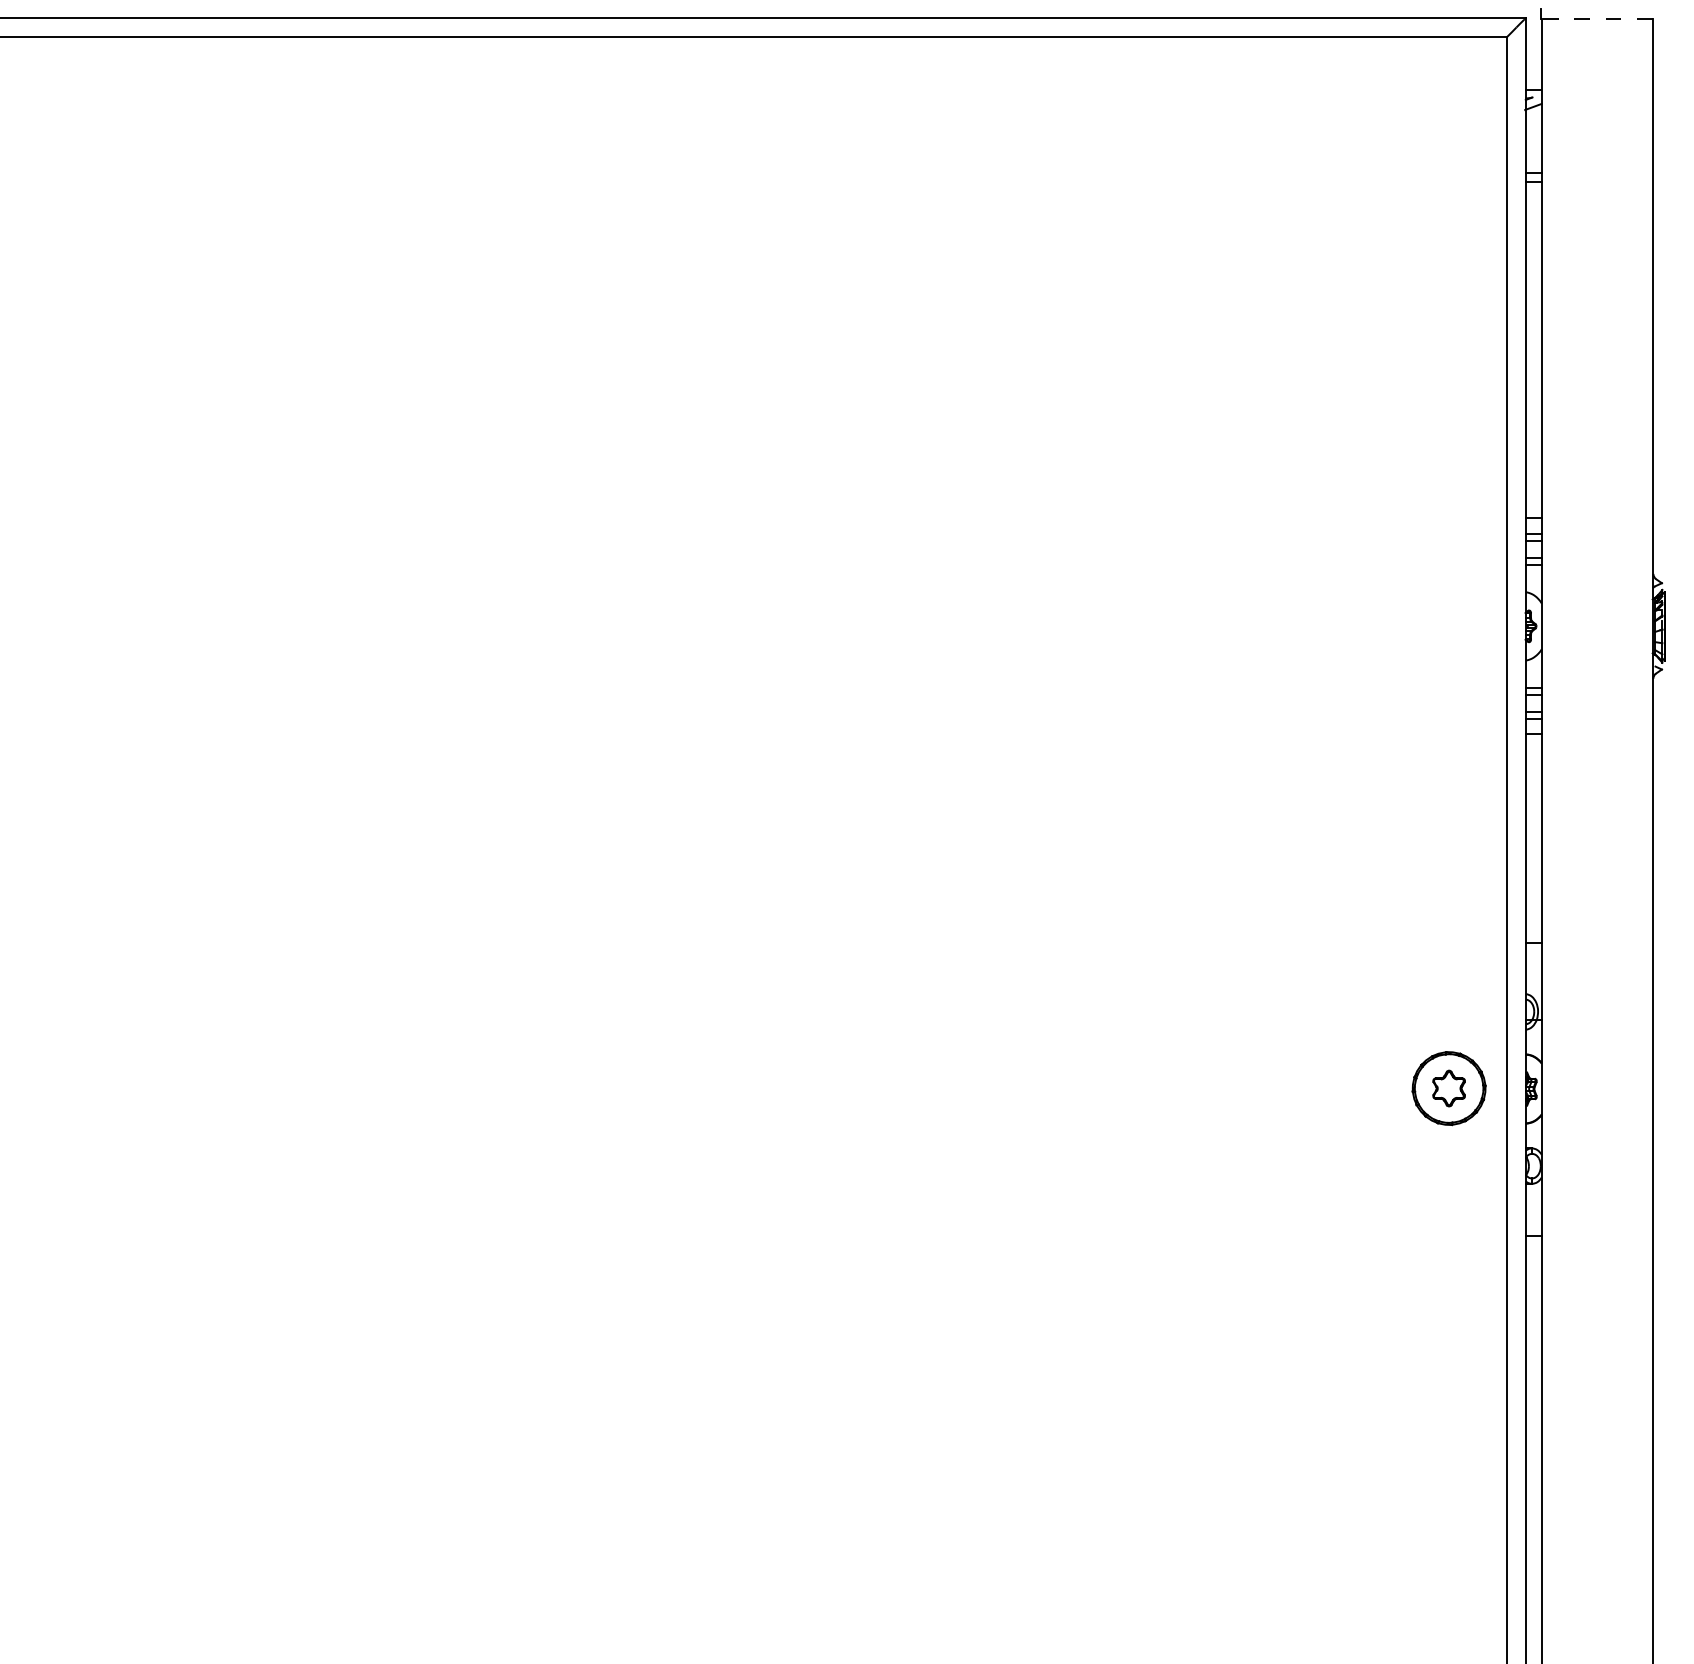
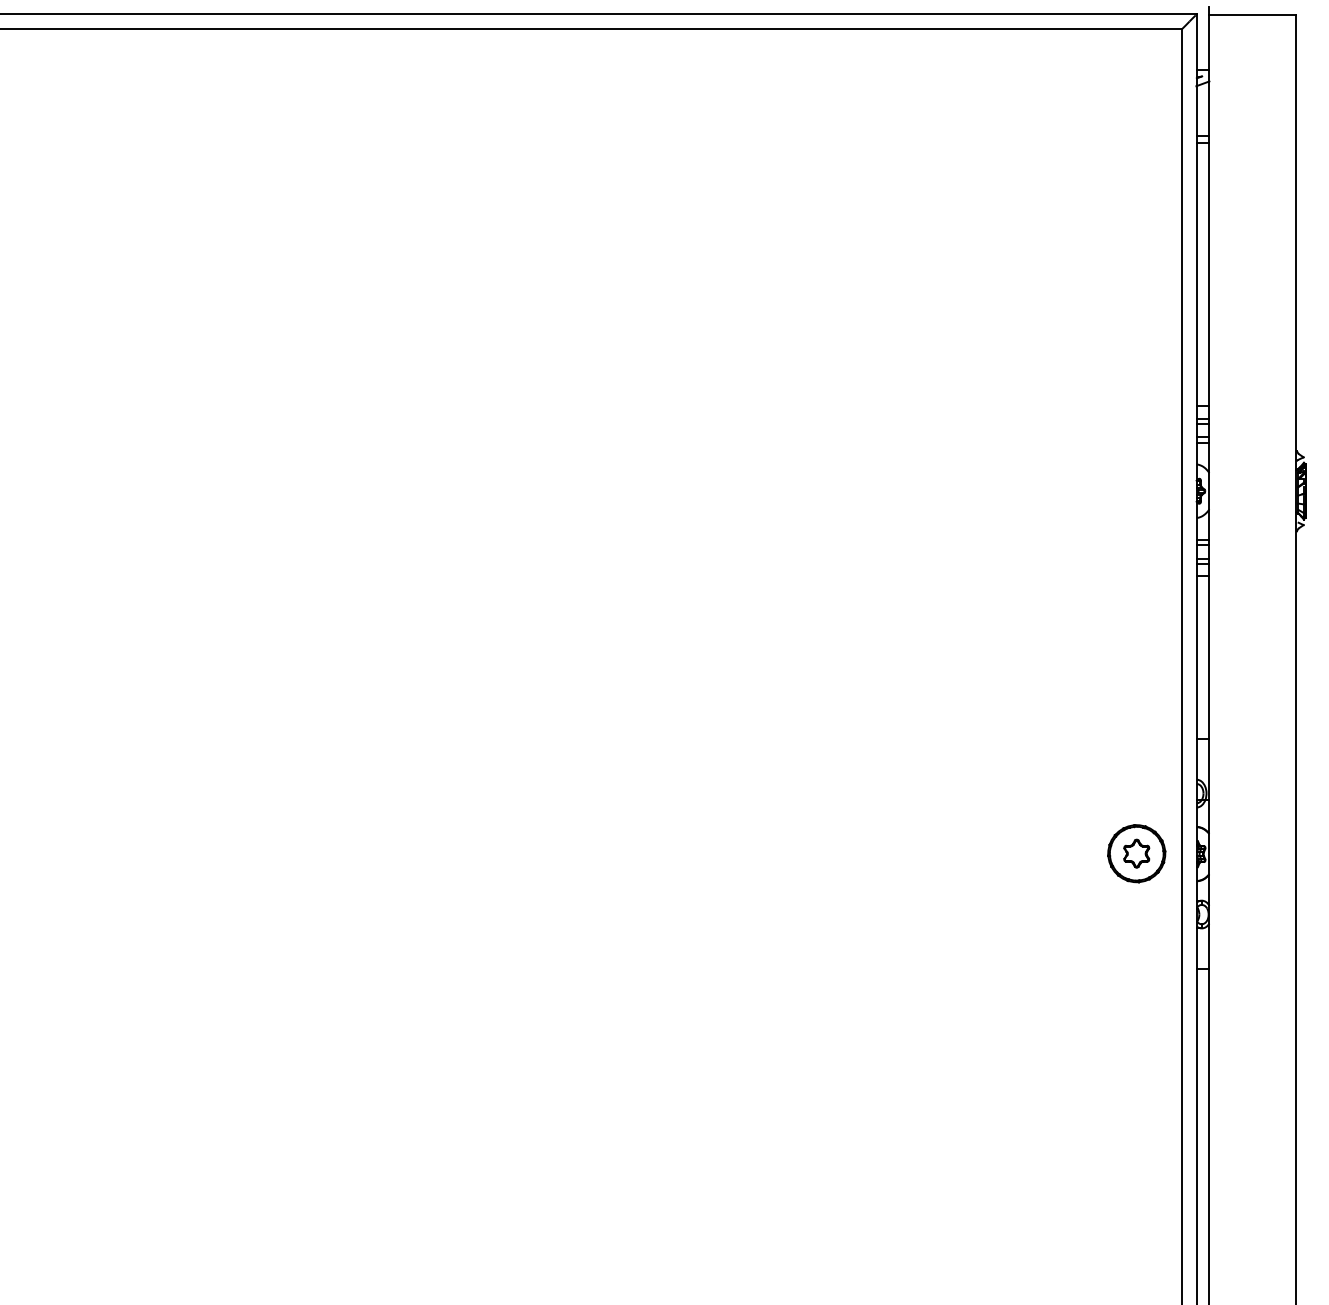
line: (1596, 18) -> (1252, 14), dashed -> solid

